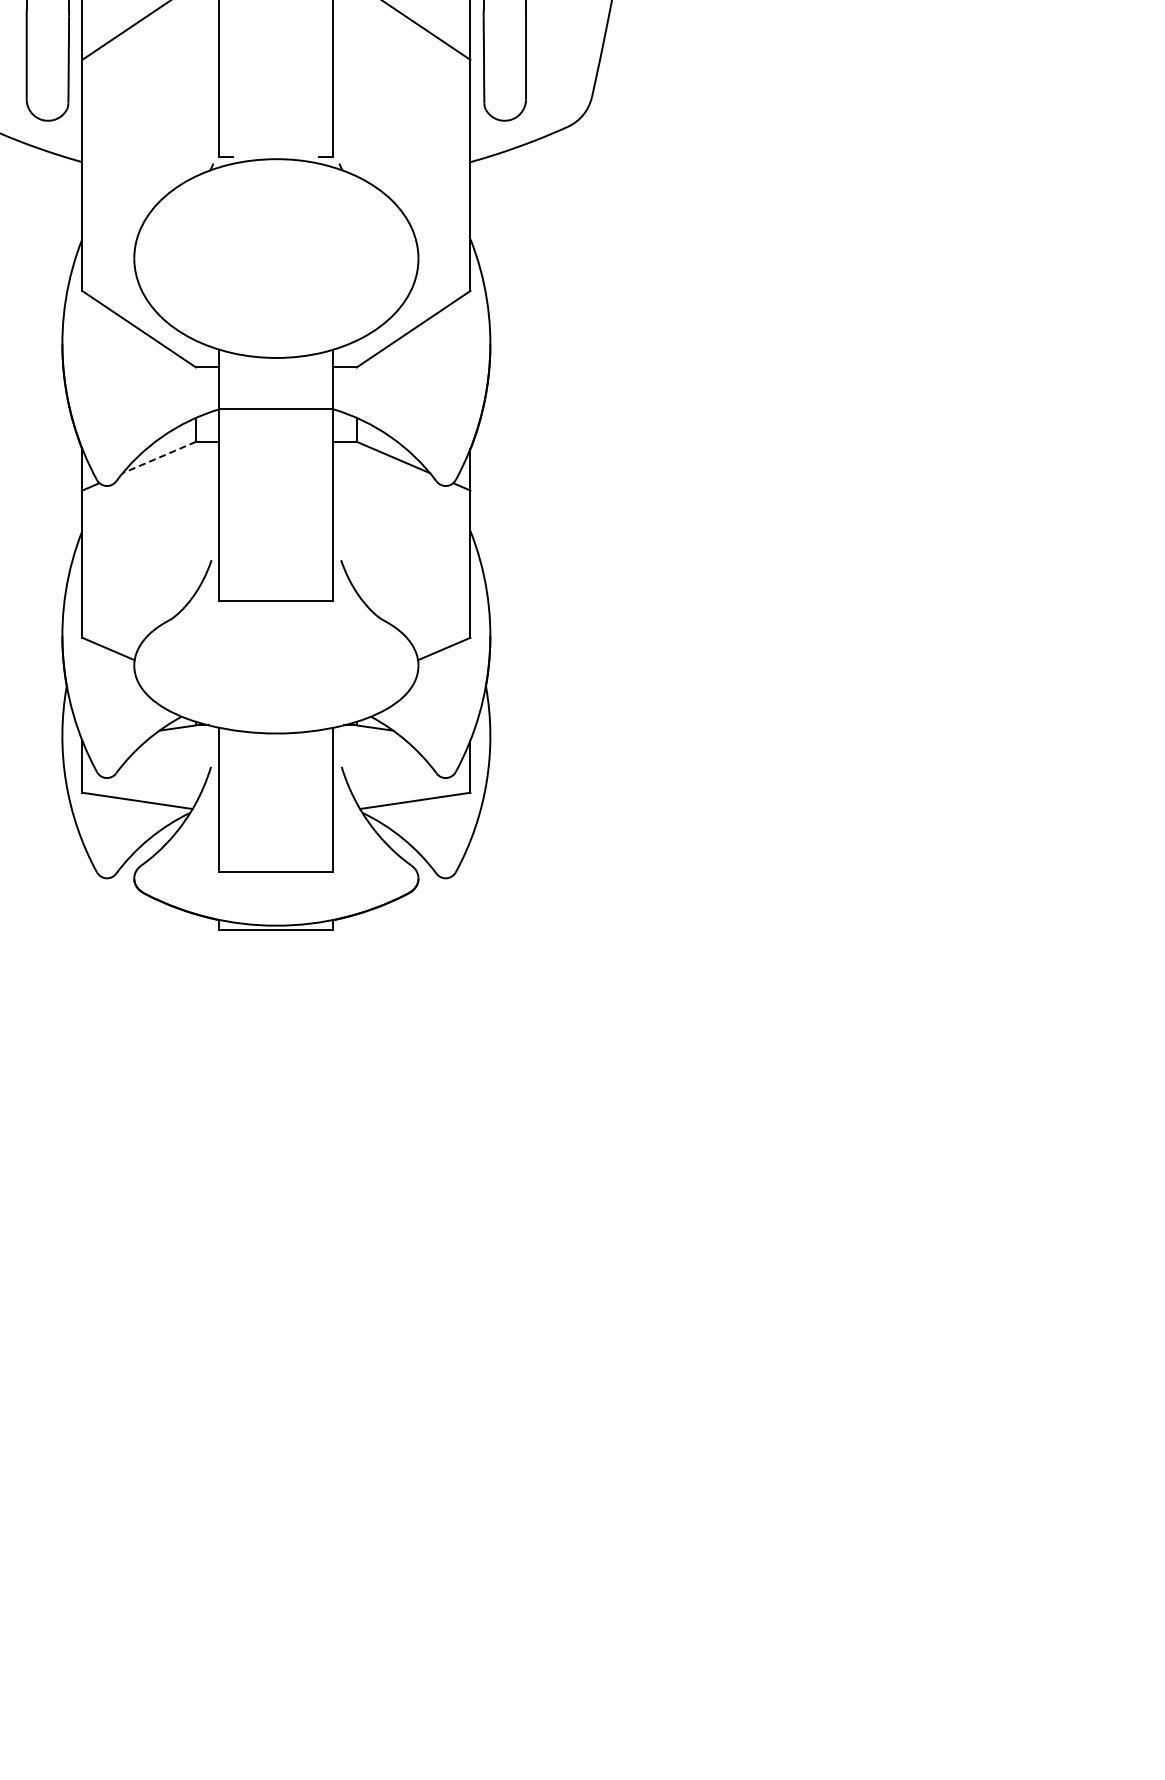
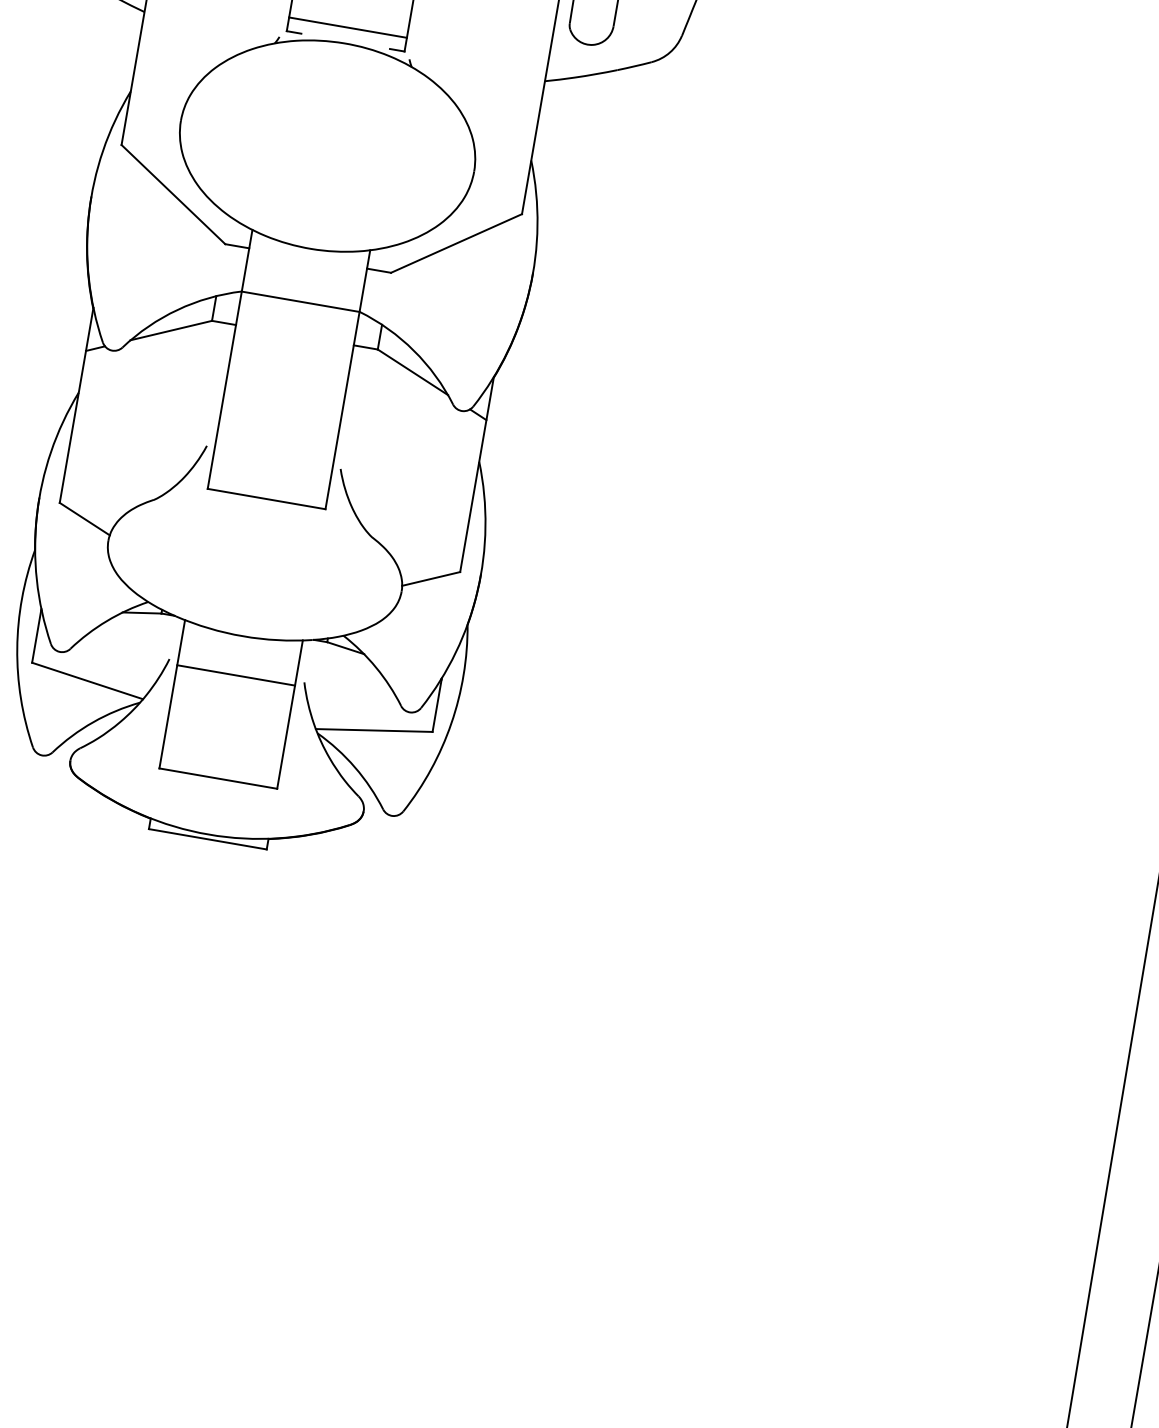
line: (276, 143) -> (348, 27), added
line: (158, 457) -> (170, 330), dashed -> solid
line: (276, 771) -> (236, 675), added

